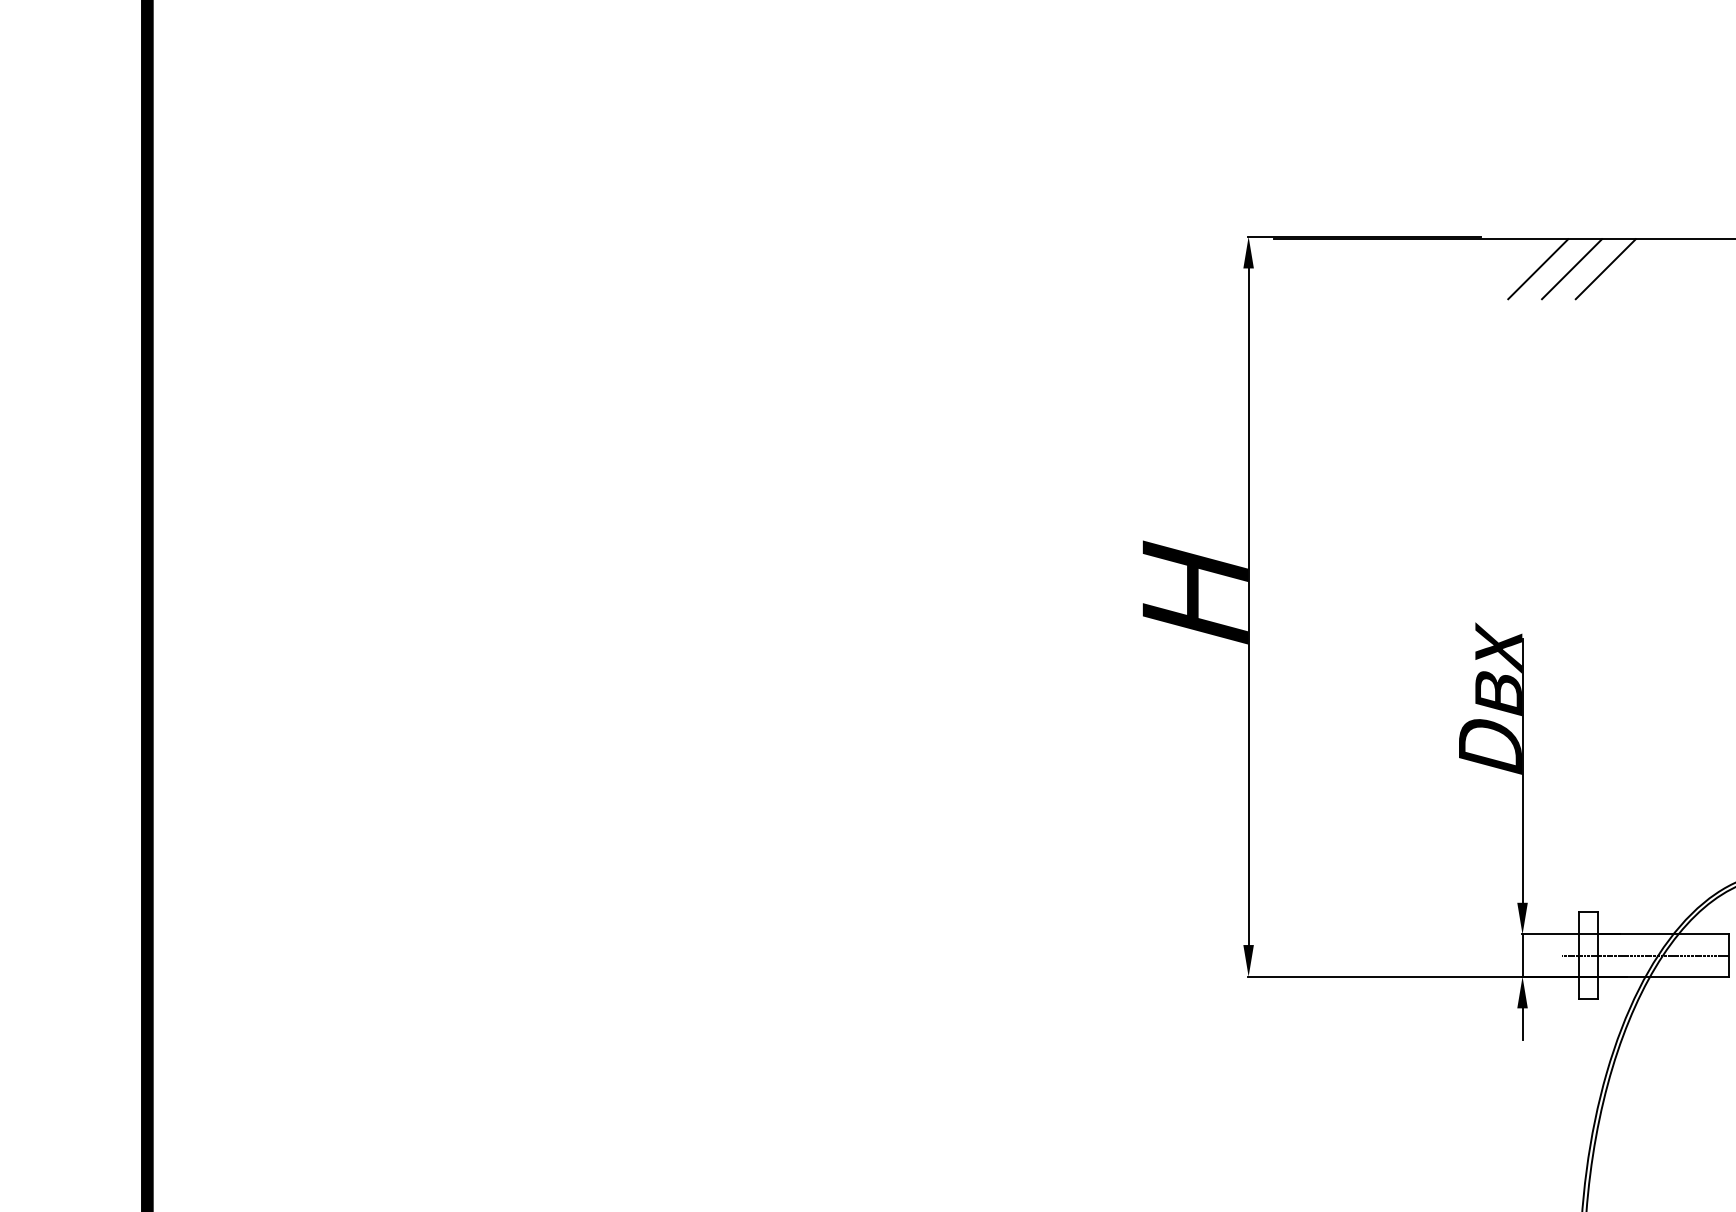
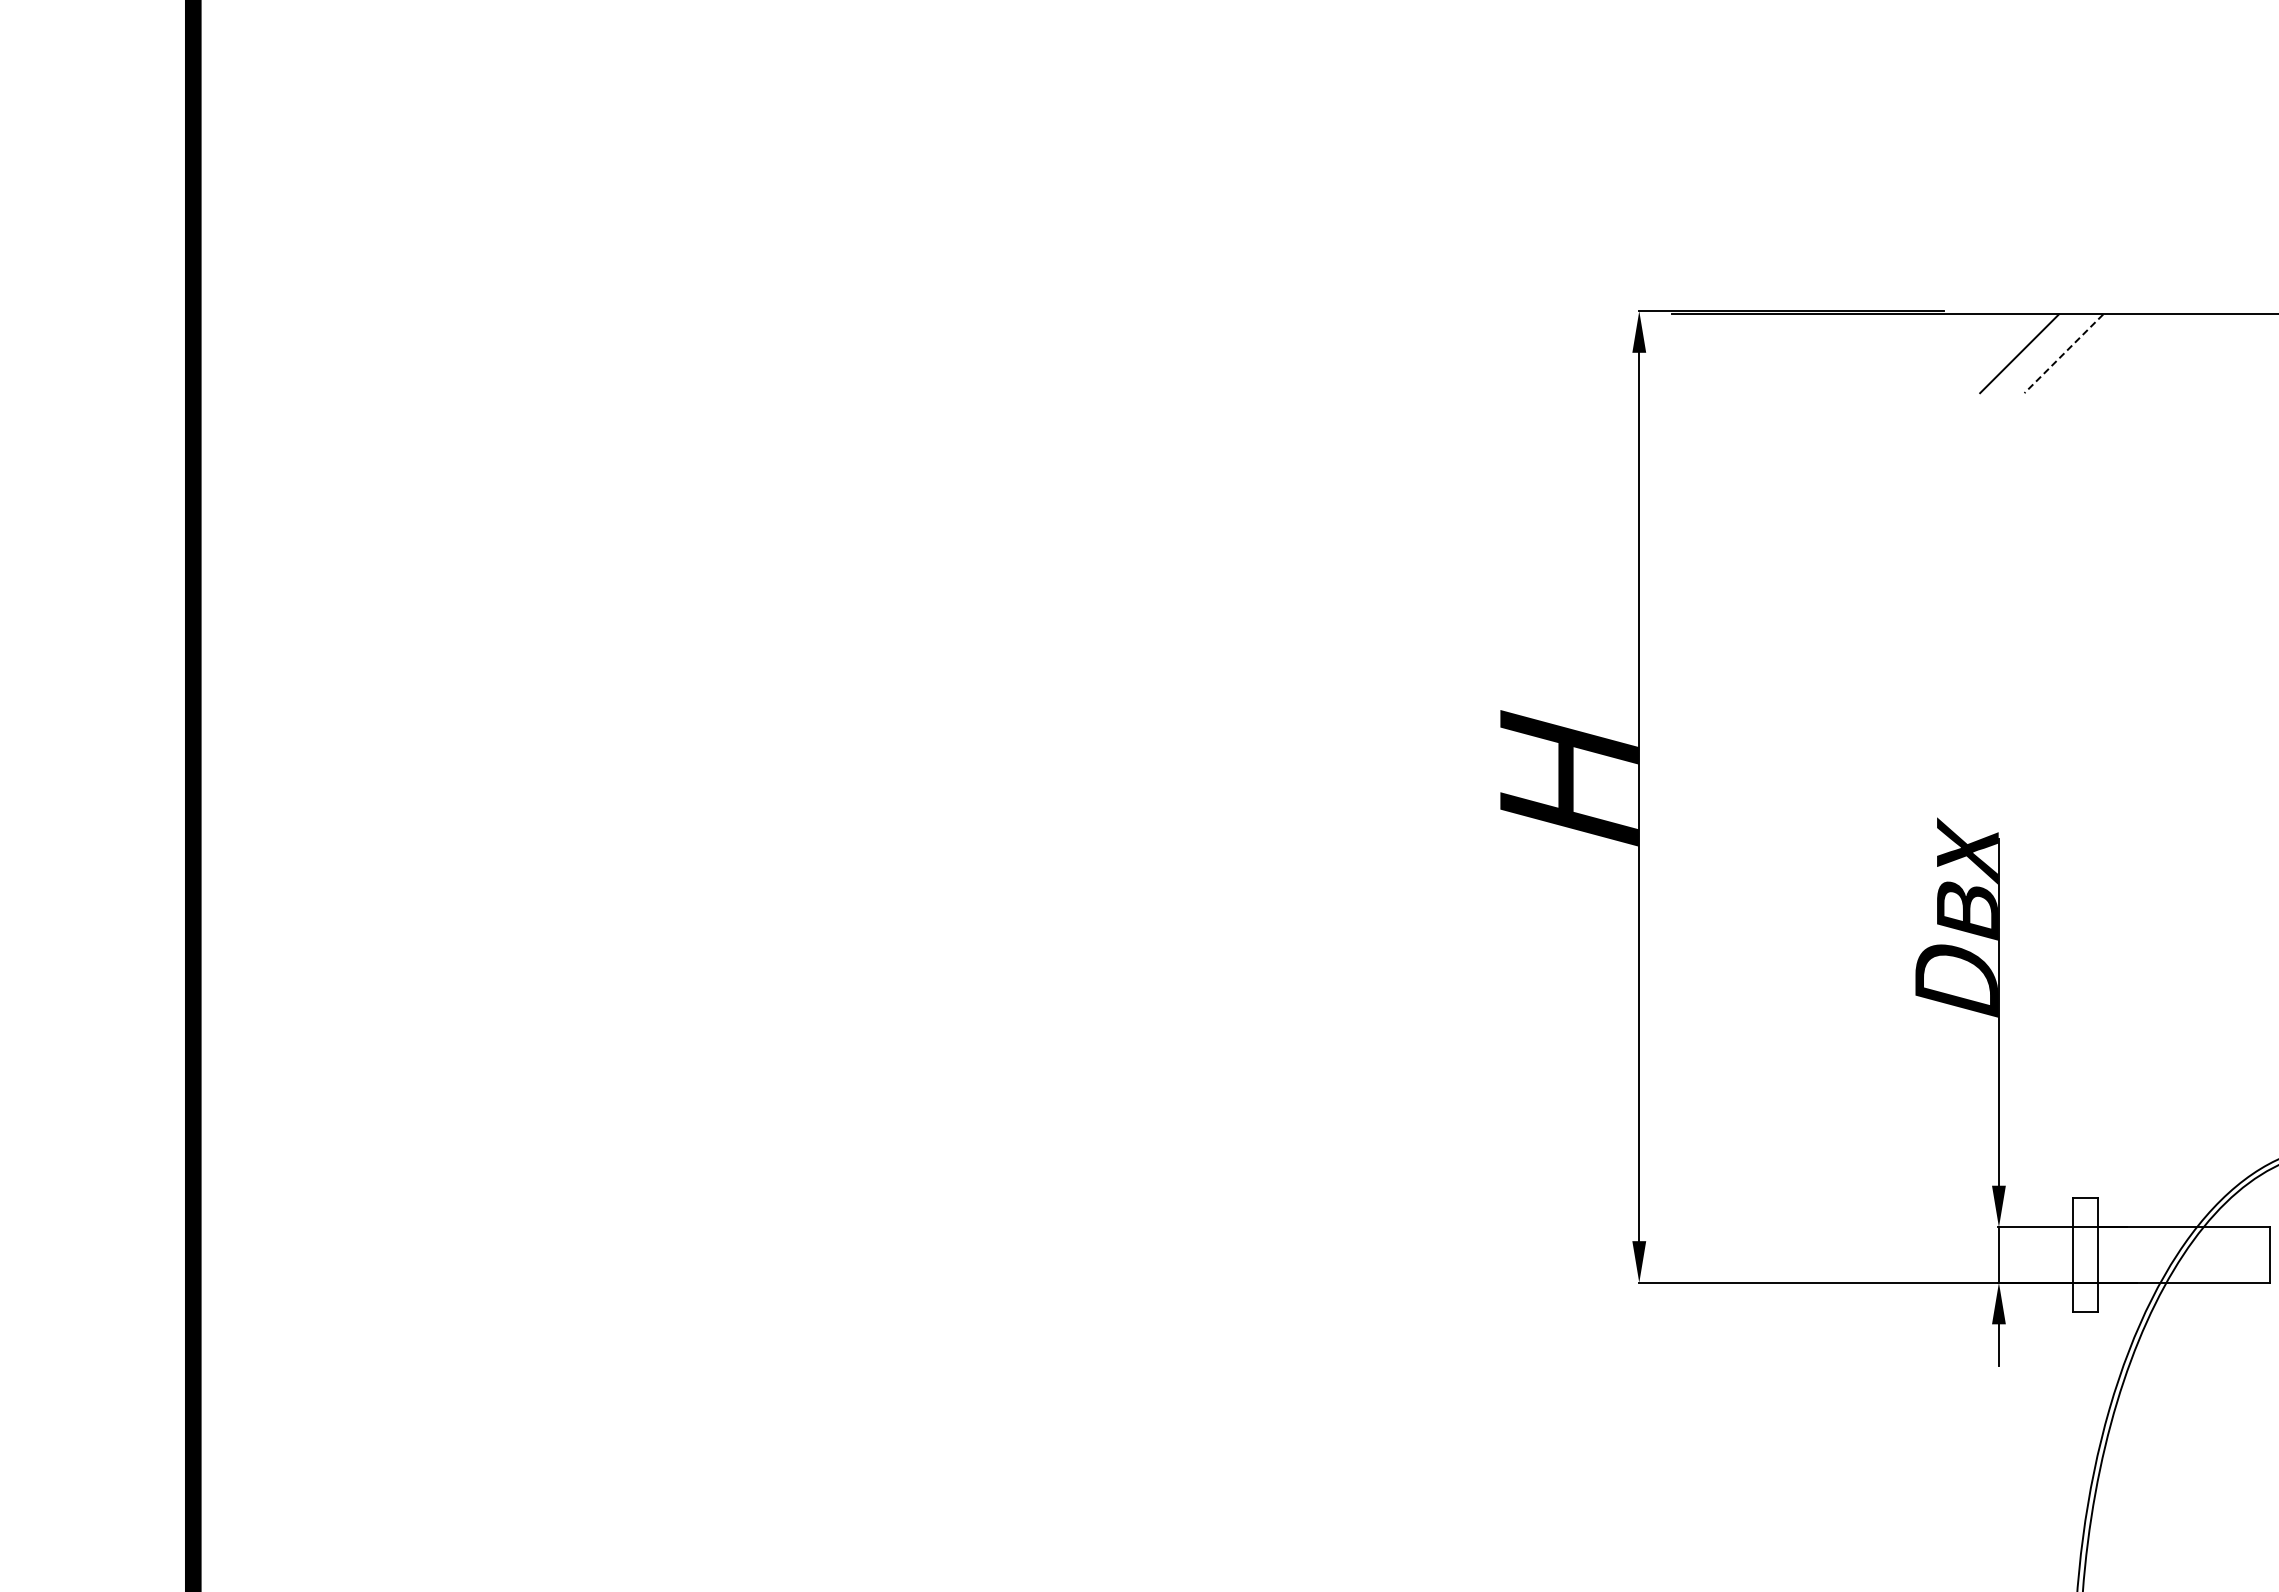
line: (1571, 268) -> (2063, 353), solid -> dashed
line: (1605, 268) -> (2107, 353), removed
line: (1644, 955) -> (2159, 1255), removed

